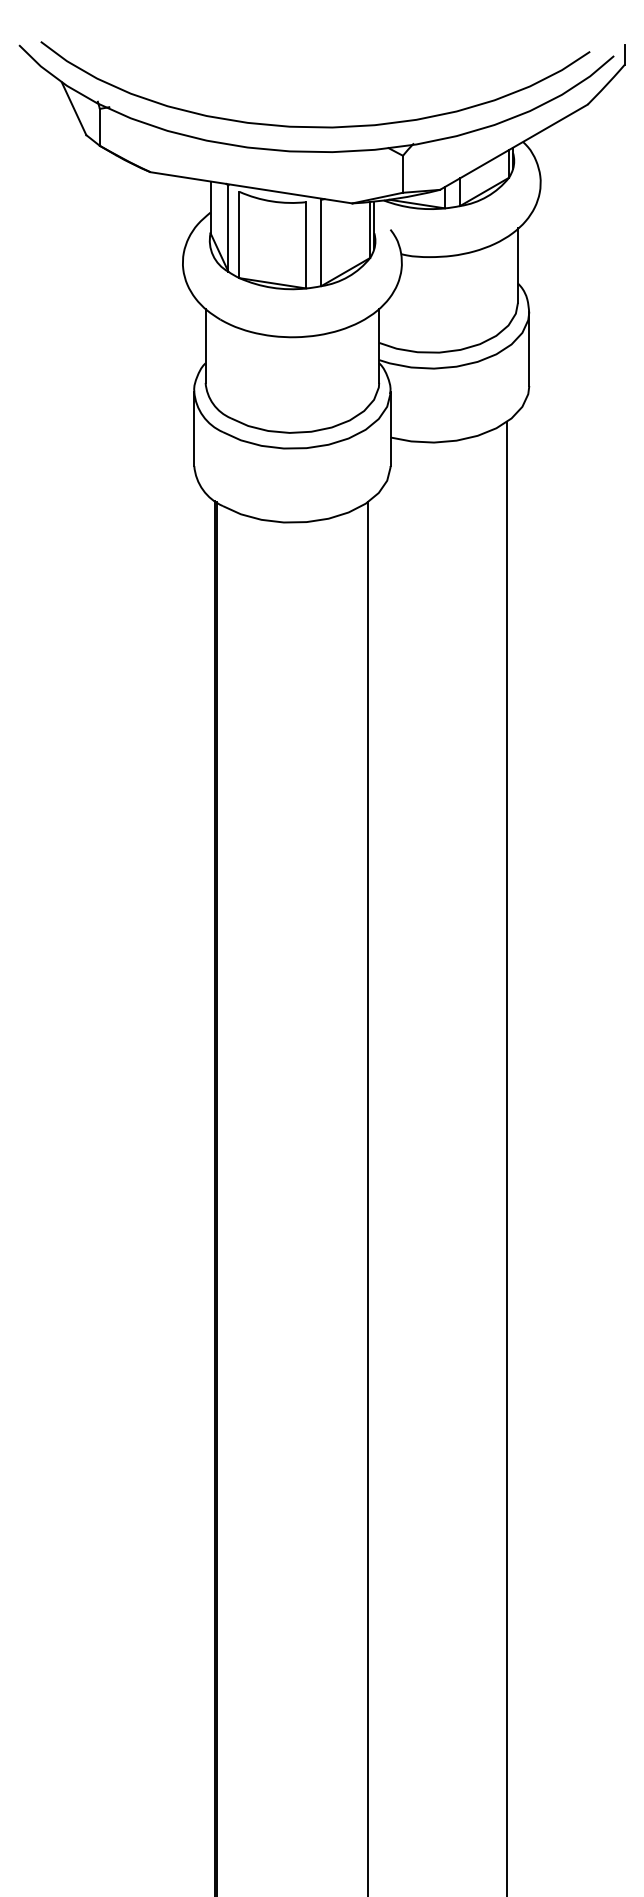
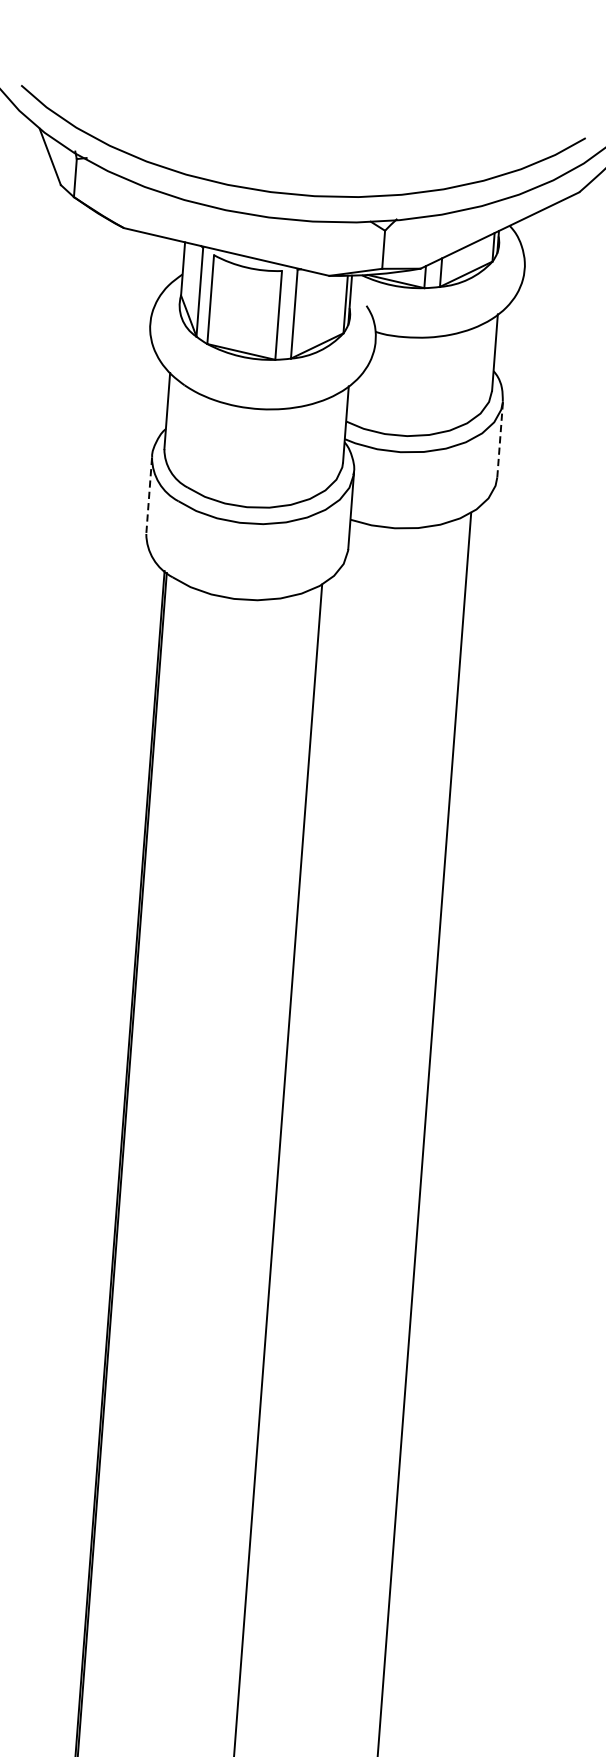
line: (529, 348) -> (500, 438), solid -> dashed
line: (194, 429) -> (149, 496), solid -> dashed

